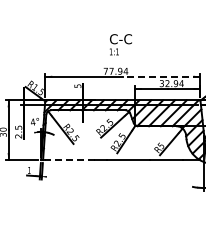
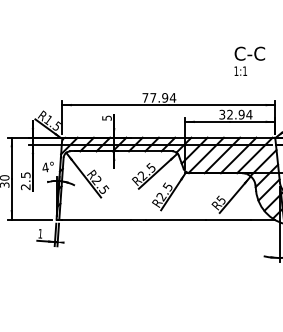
text: (120, 44) -> (249, 61), moved
line: (161, 76) -> (221, 104), dashed -> solid
line: (69, 160) -> (95, 220), dashed -> solid

